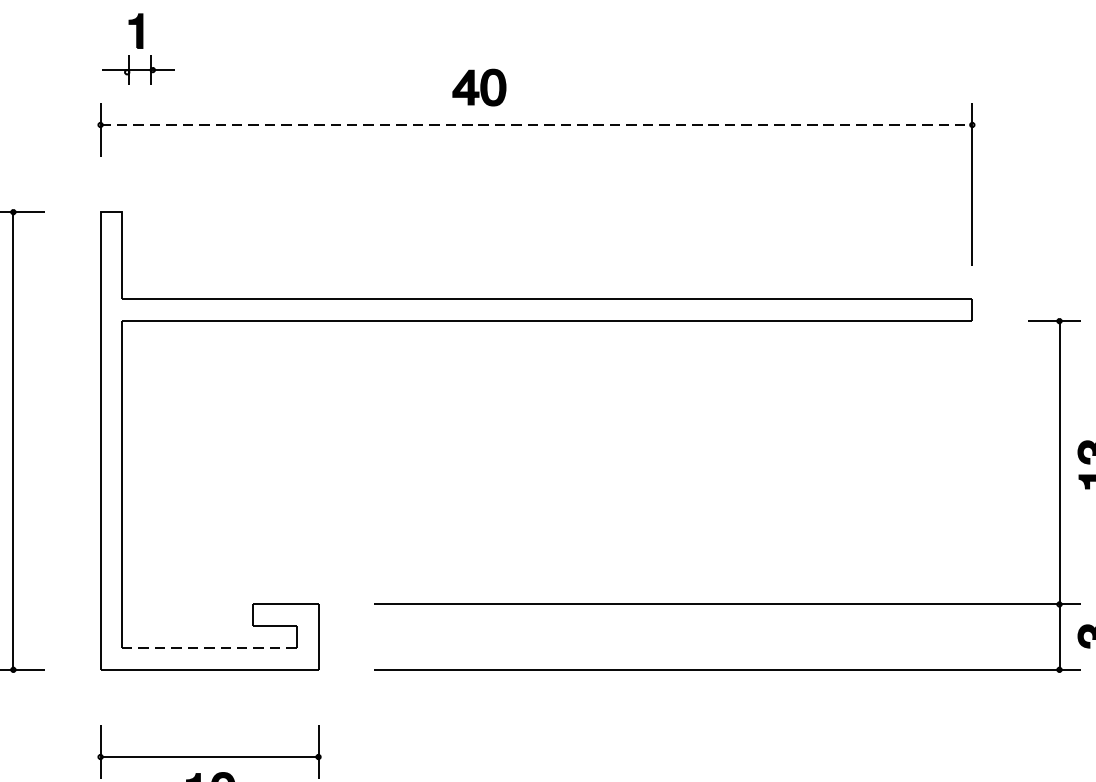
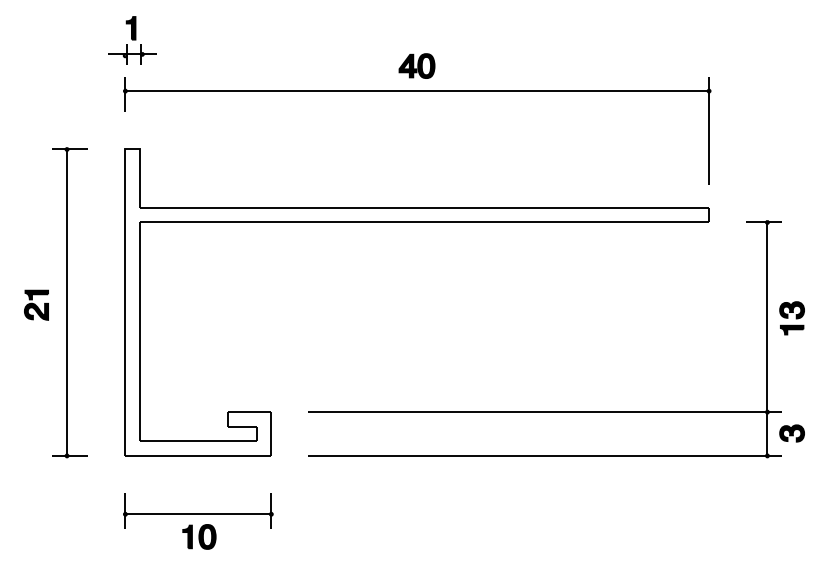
part: (138, 49) -> (132, 40), moved
part: (478, 86) -> (416, 65), moved
line: (536, 125) -> (417, 91), dashed -> solid
line: (208, 648) -> (197, 441), dashed -> solid

